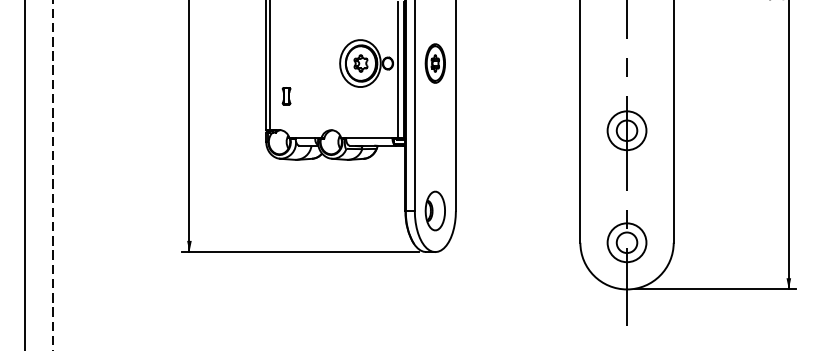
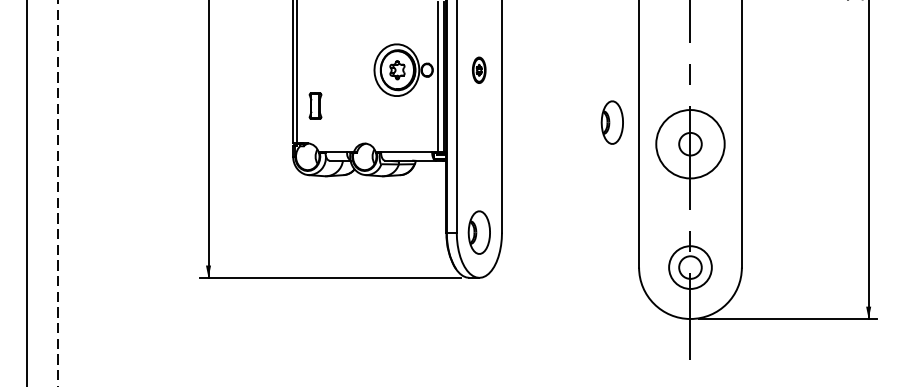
part: (434, 63) -> (478, 70), size x0.6
part: (286, 96) -> (315, 106), size x1.4
part: (555, 111) -> (611, 122), added
circle: (627, 130) -> (690, 143), size x1.6

